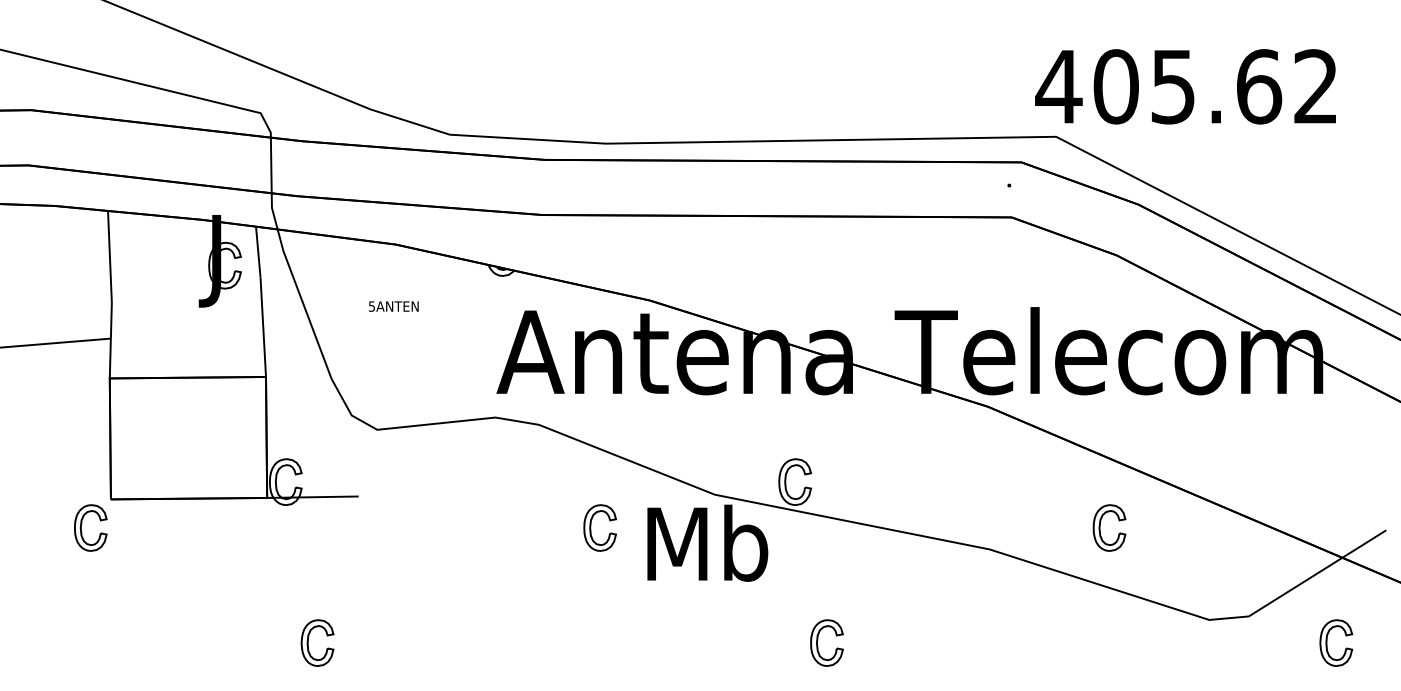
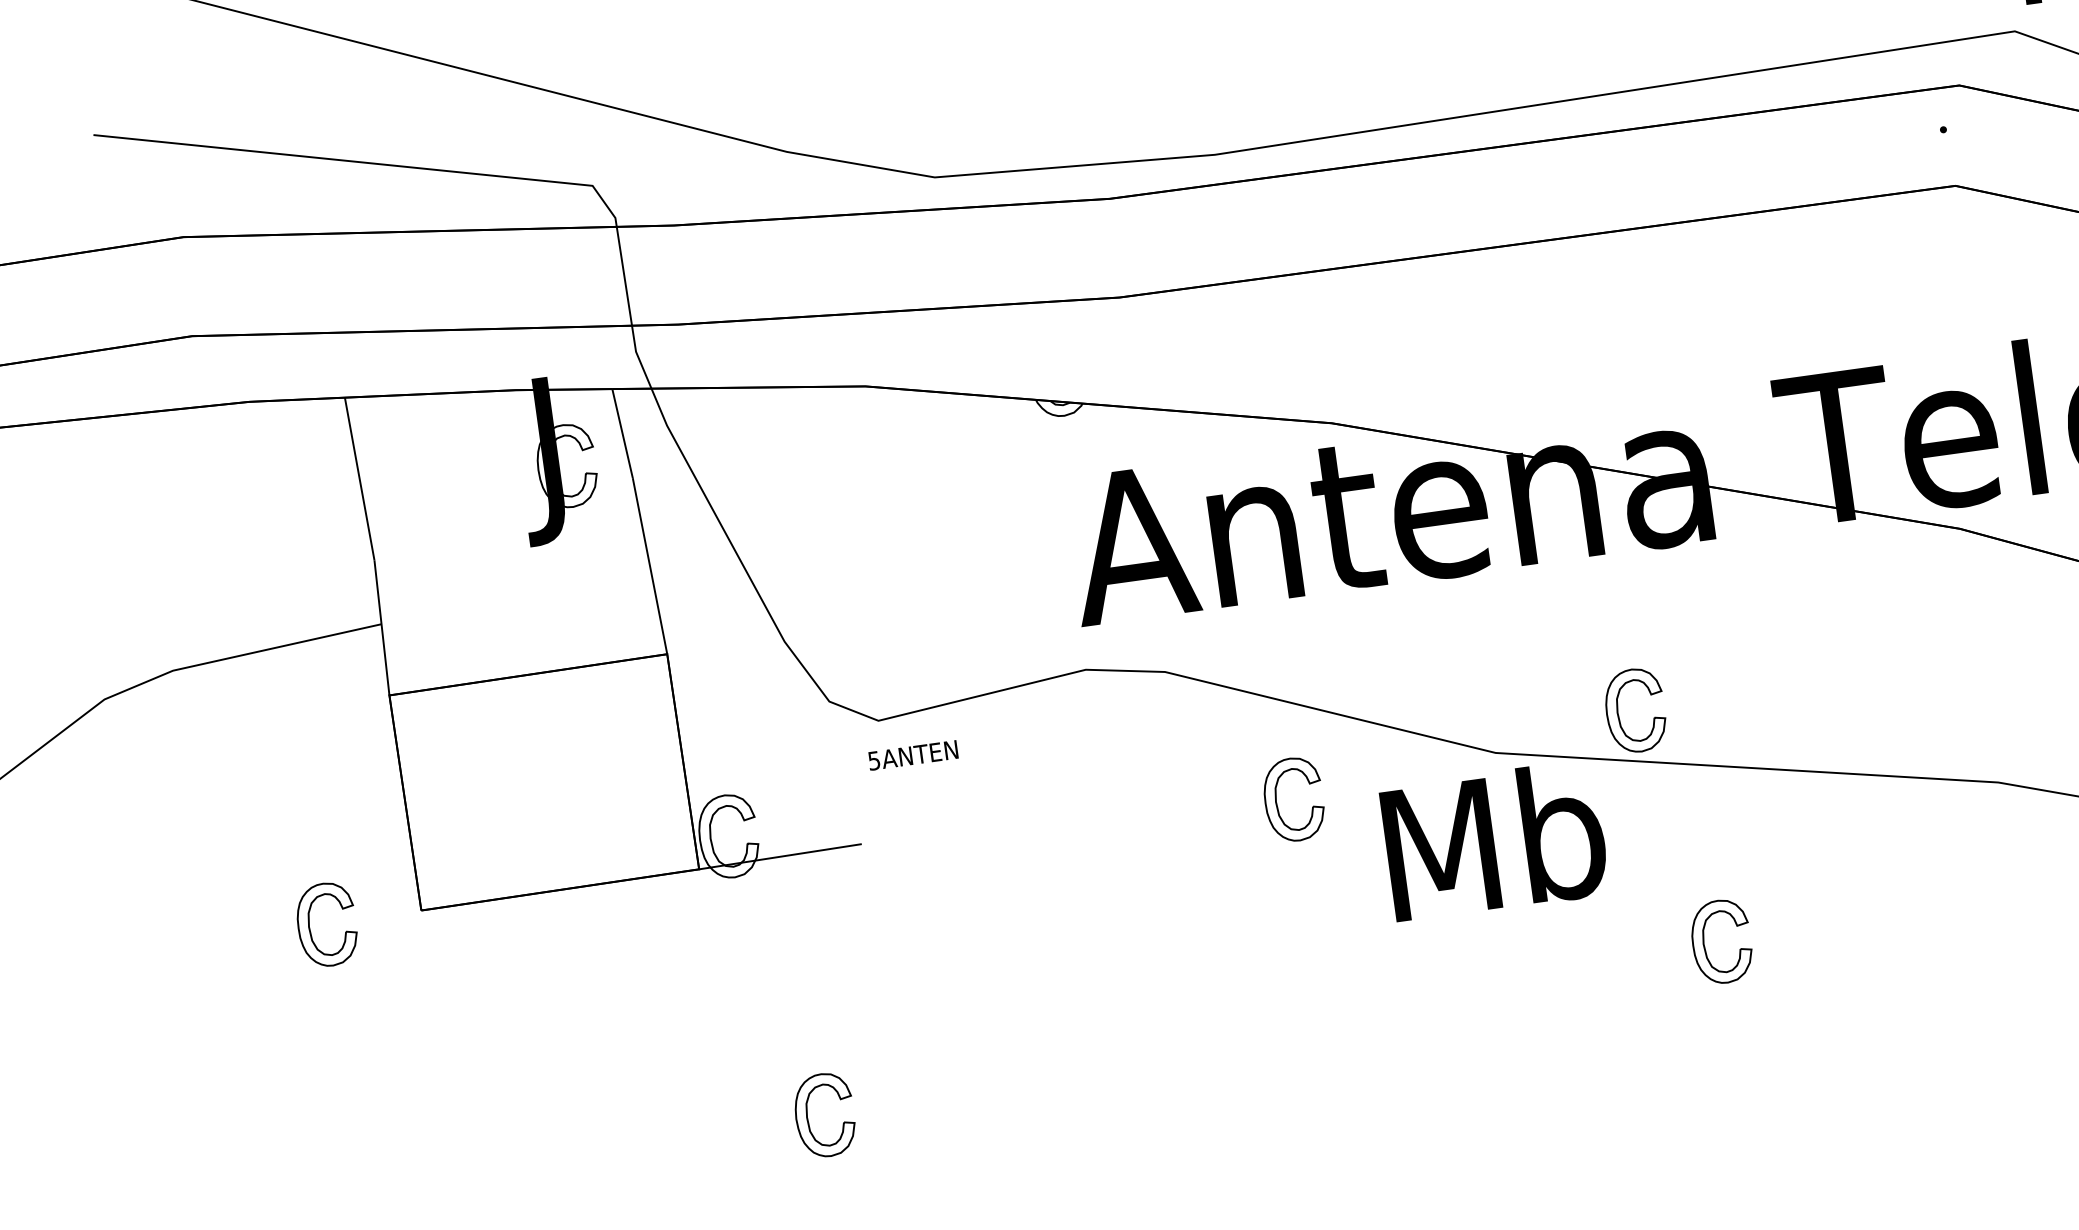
text: (393, 306) -> (912, 755), moved
part: (82, 523) -> (311, 918), moved
part: (591, 527) -> (1278, 800), moved
part: (818, 640) -> (1705, 939), moved

